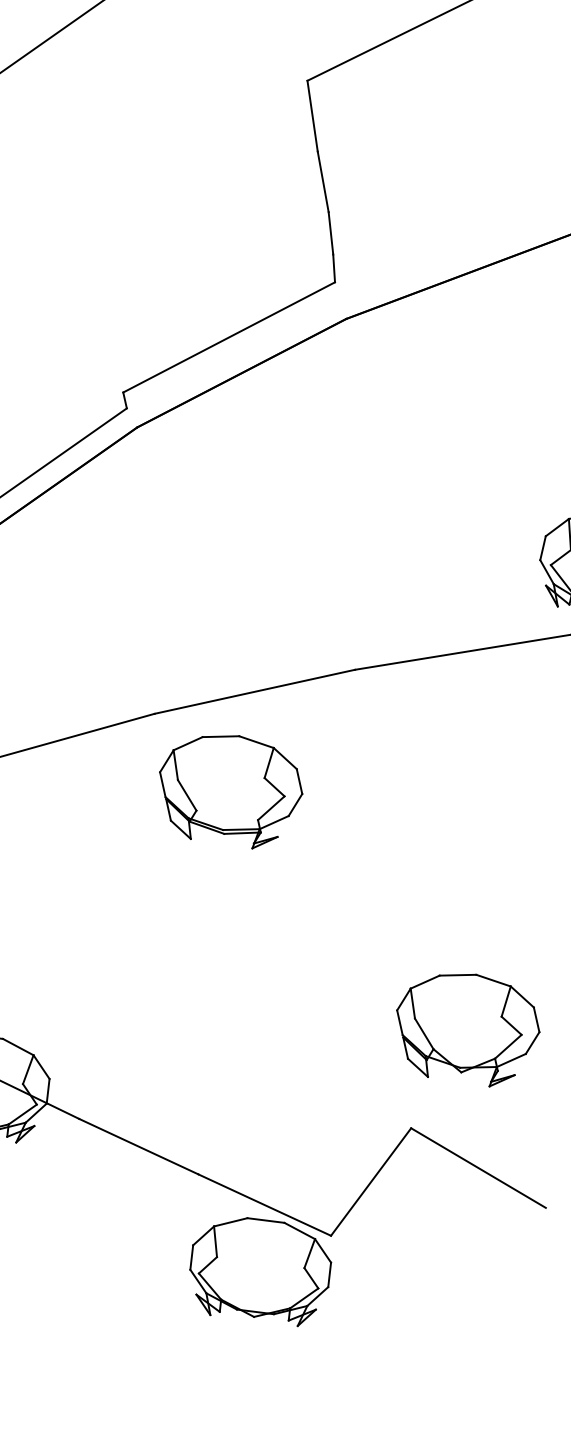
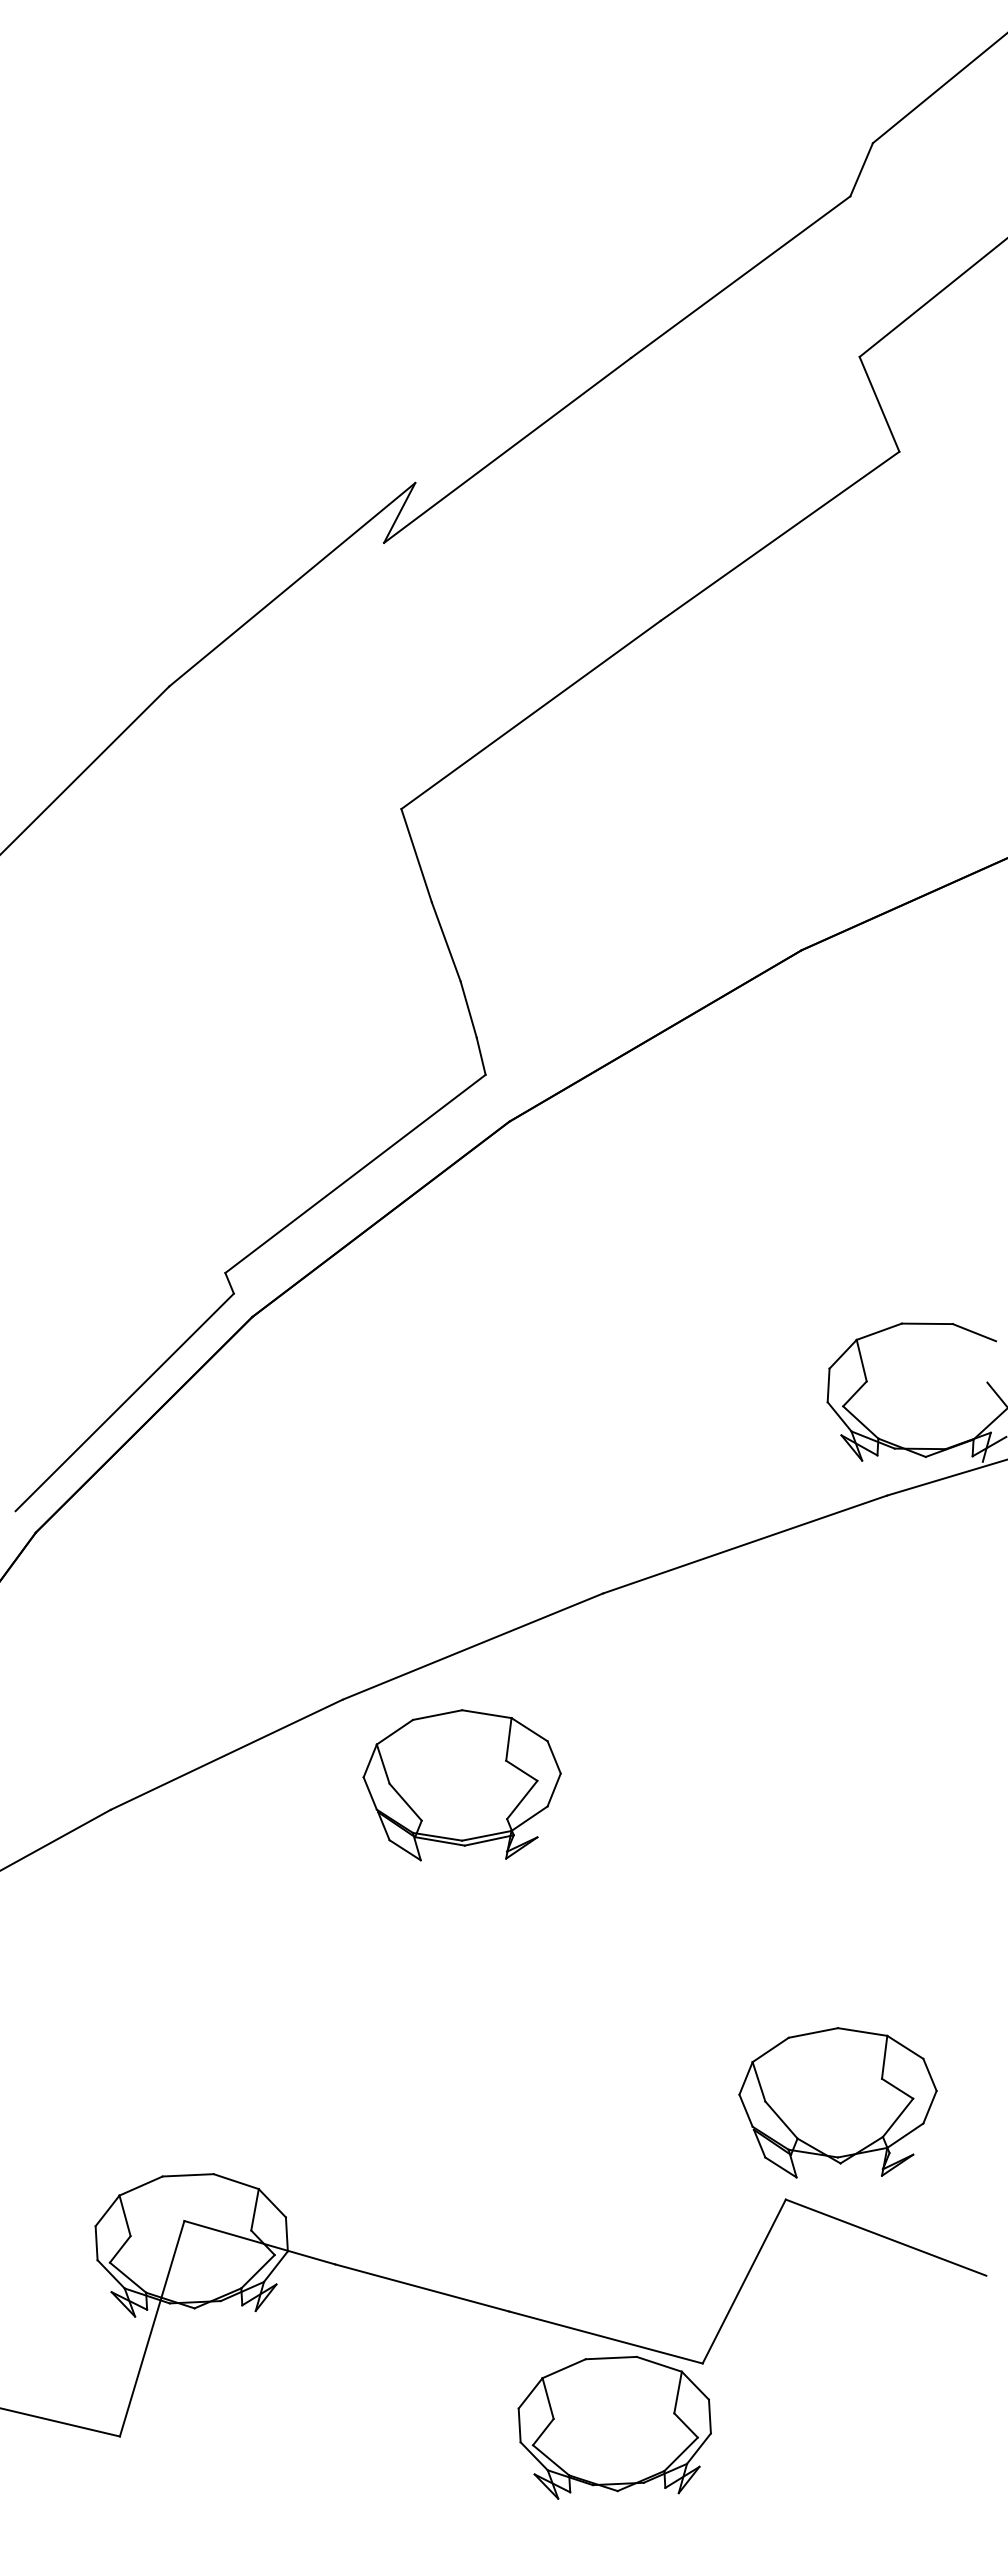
part: (466, 1028) -> (837, 2102), moved

